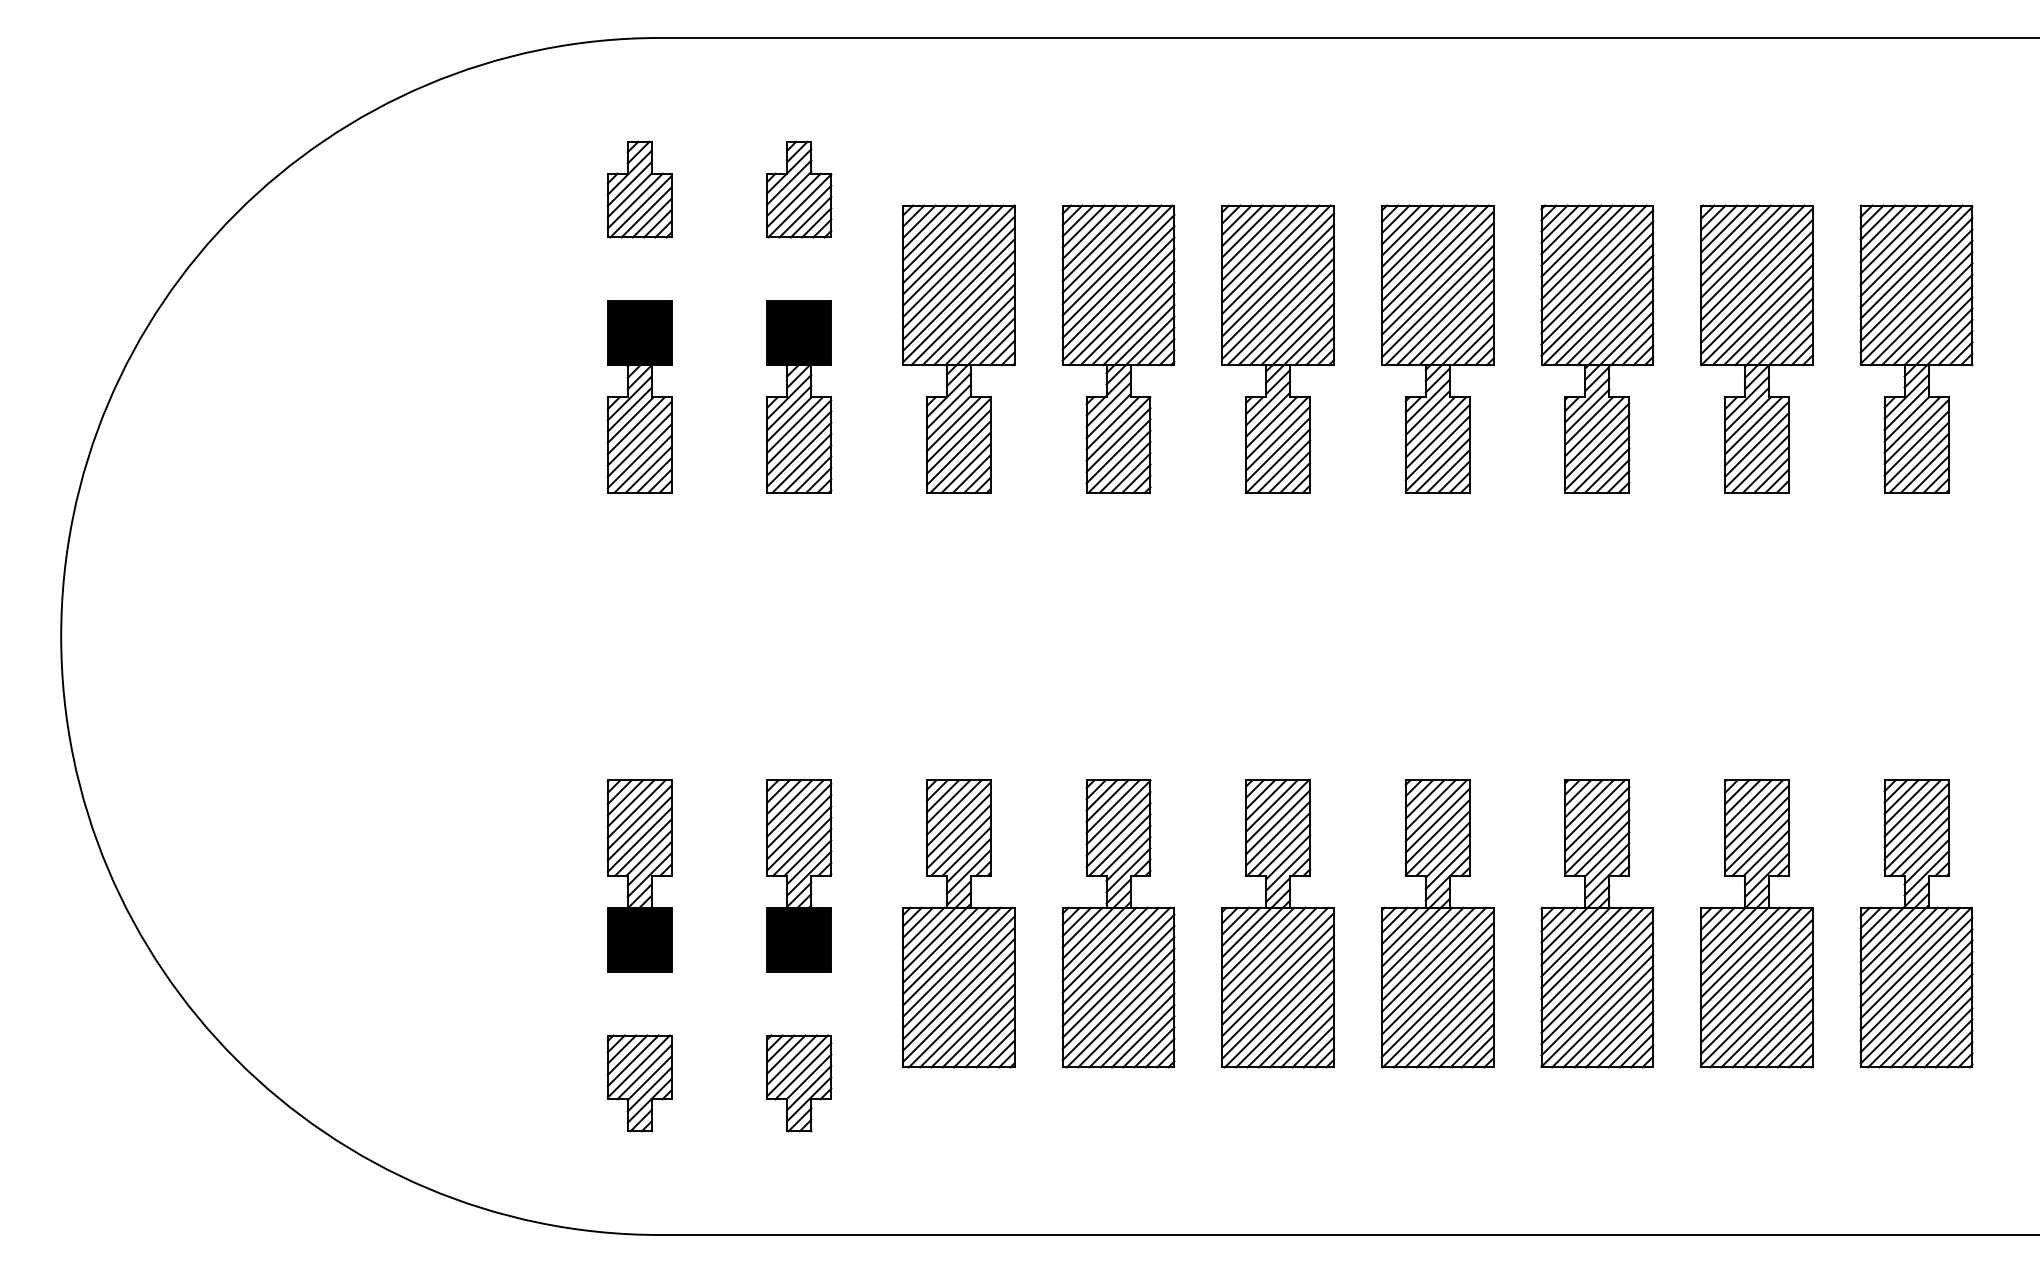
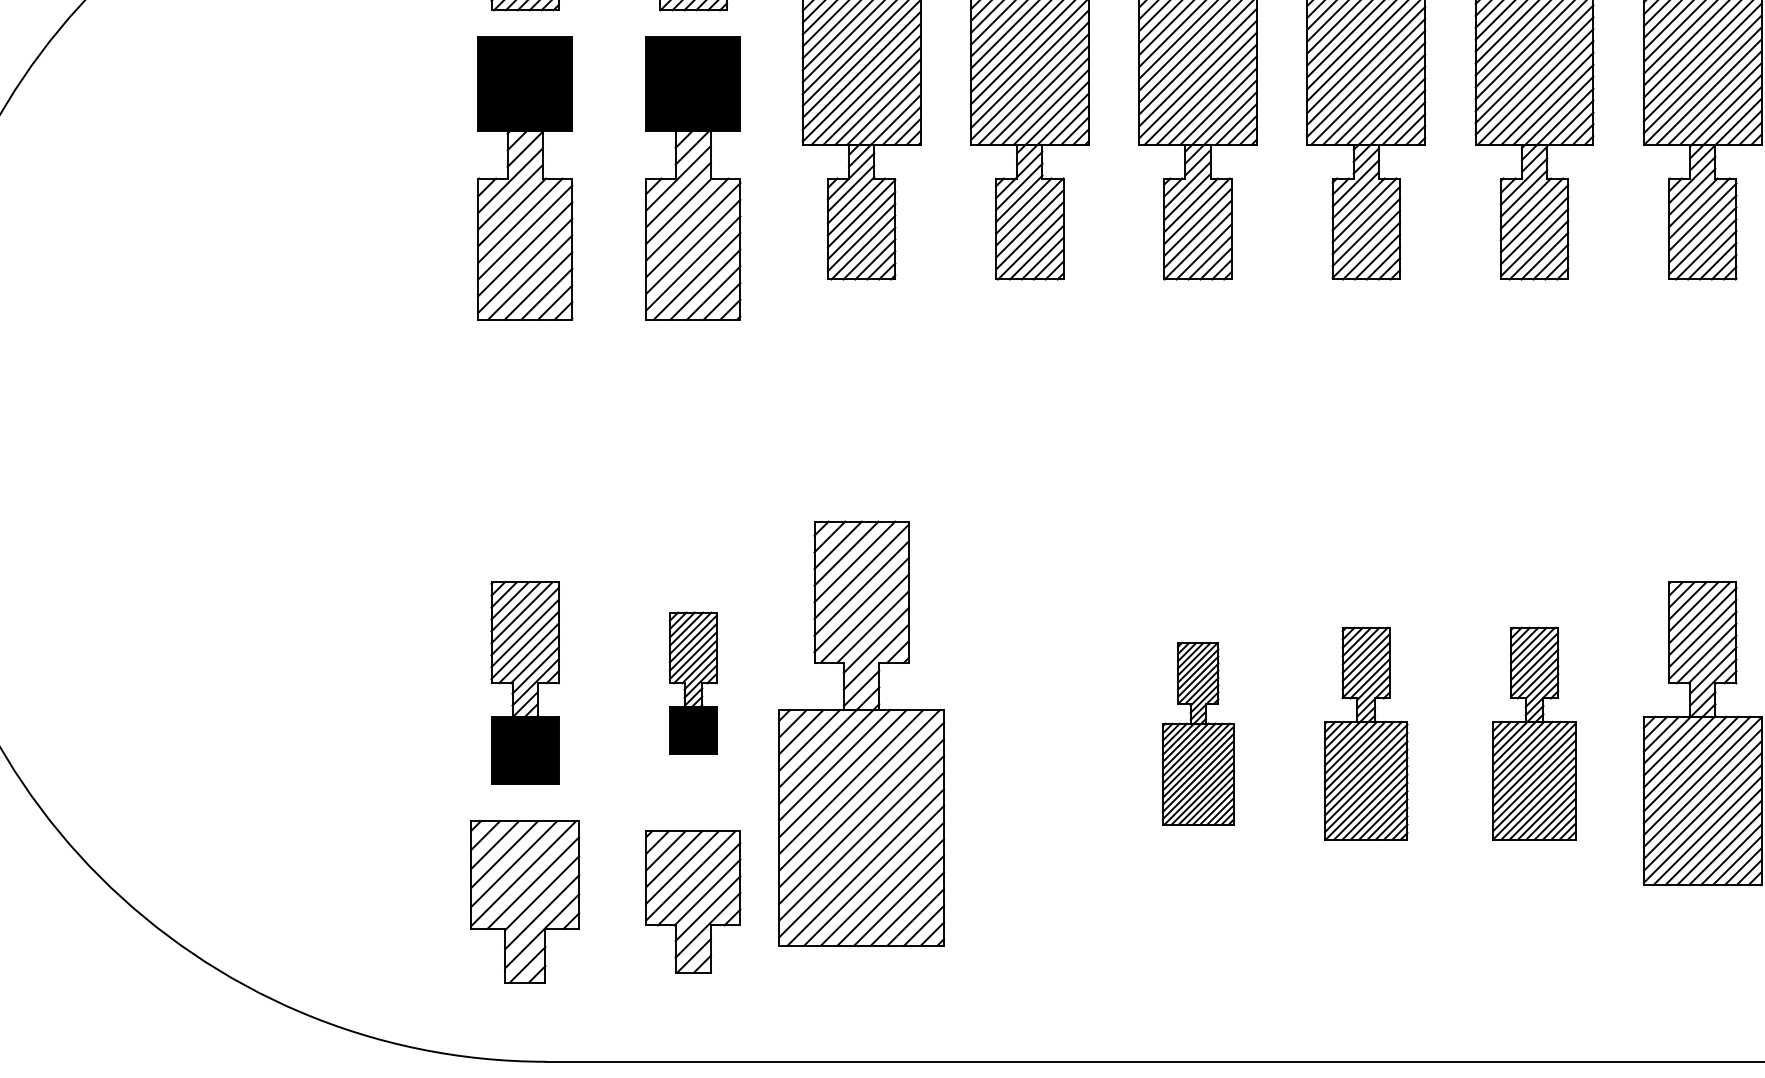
part: (639, 396) -> (524, 177), size x1.4
part: (799, 396) -> (693, 177), size x1.4
part: (799, 875) -> (693, 682), size x0.7
part: (958, 923) -> (861, 733), size x1.4
part: (1118, 923) -> (1029, 733), removed
part: (1278, 923) -> (1198, 733), size x0.6
part: (1437, 923) -> (1366, 733), size x0.7
part: (1597, 923) -> (1534, 733), size x0.7
part: (639, 1083) -> (524, 902), size x1.6
part: (799, 1083) -> (693, 902), size x1.4

